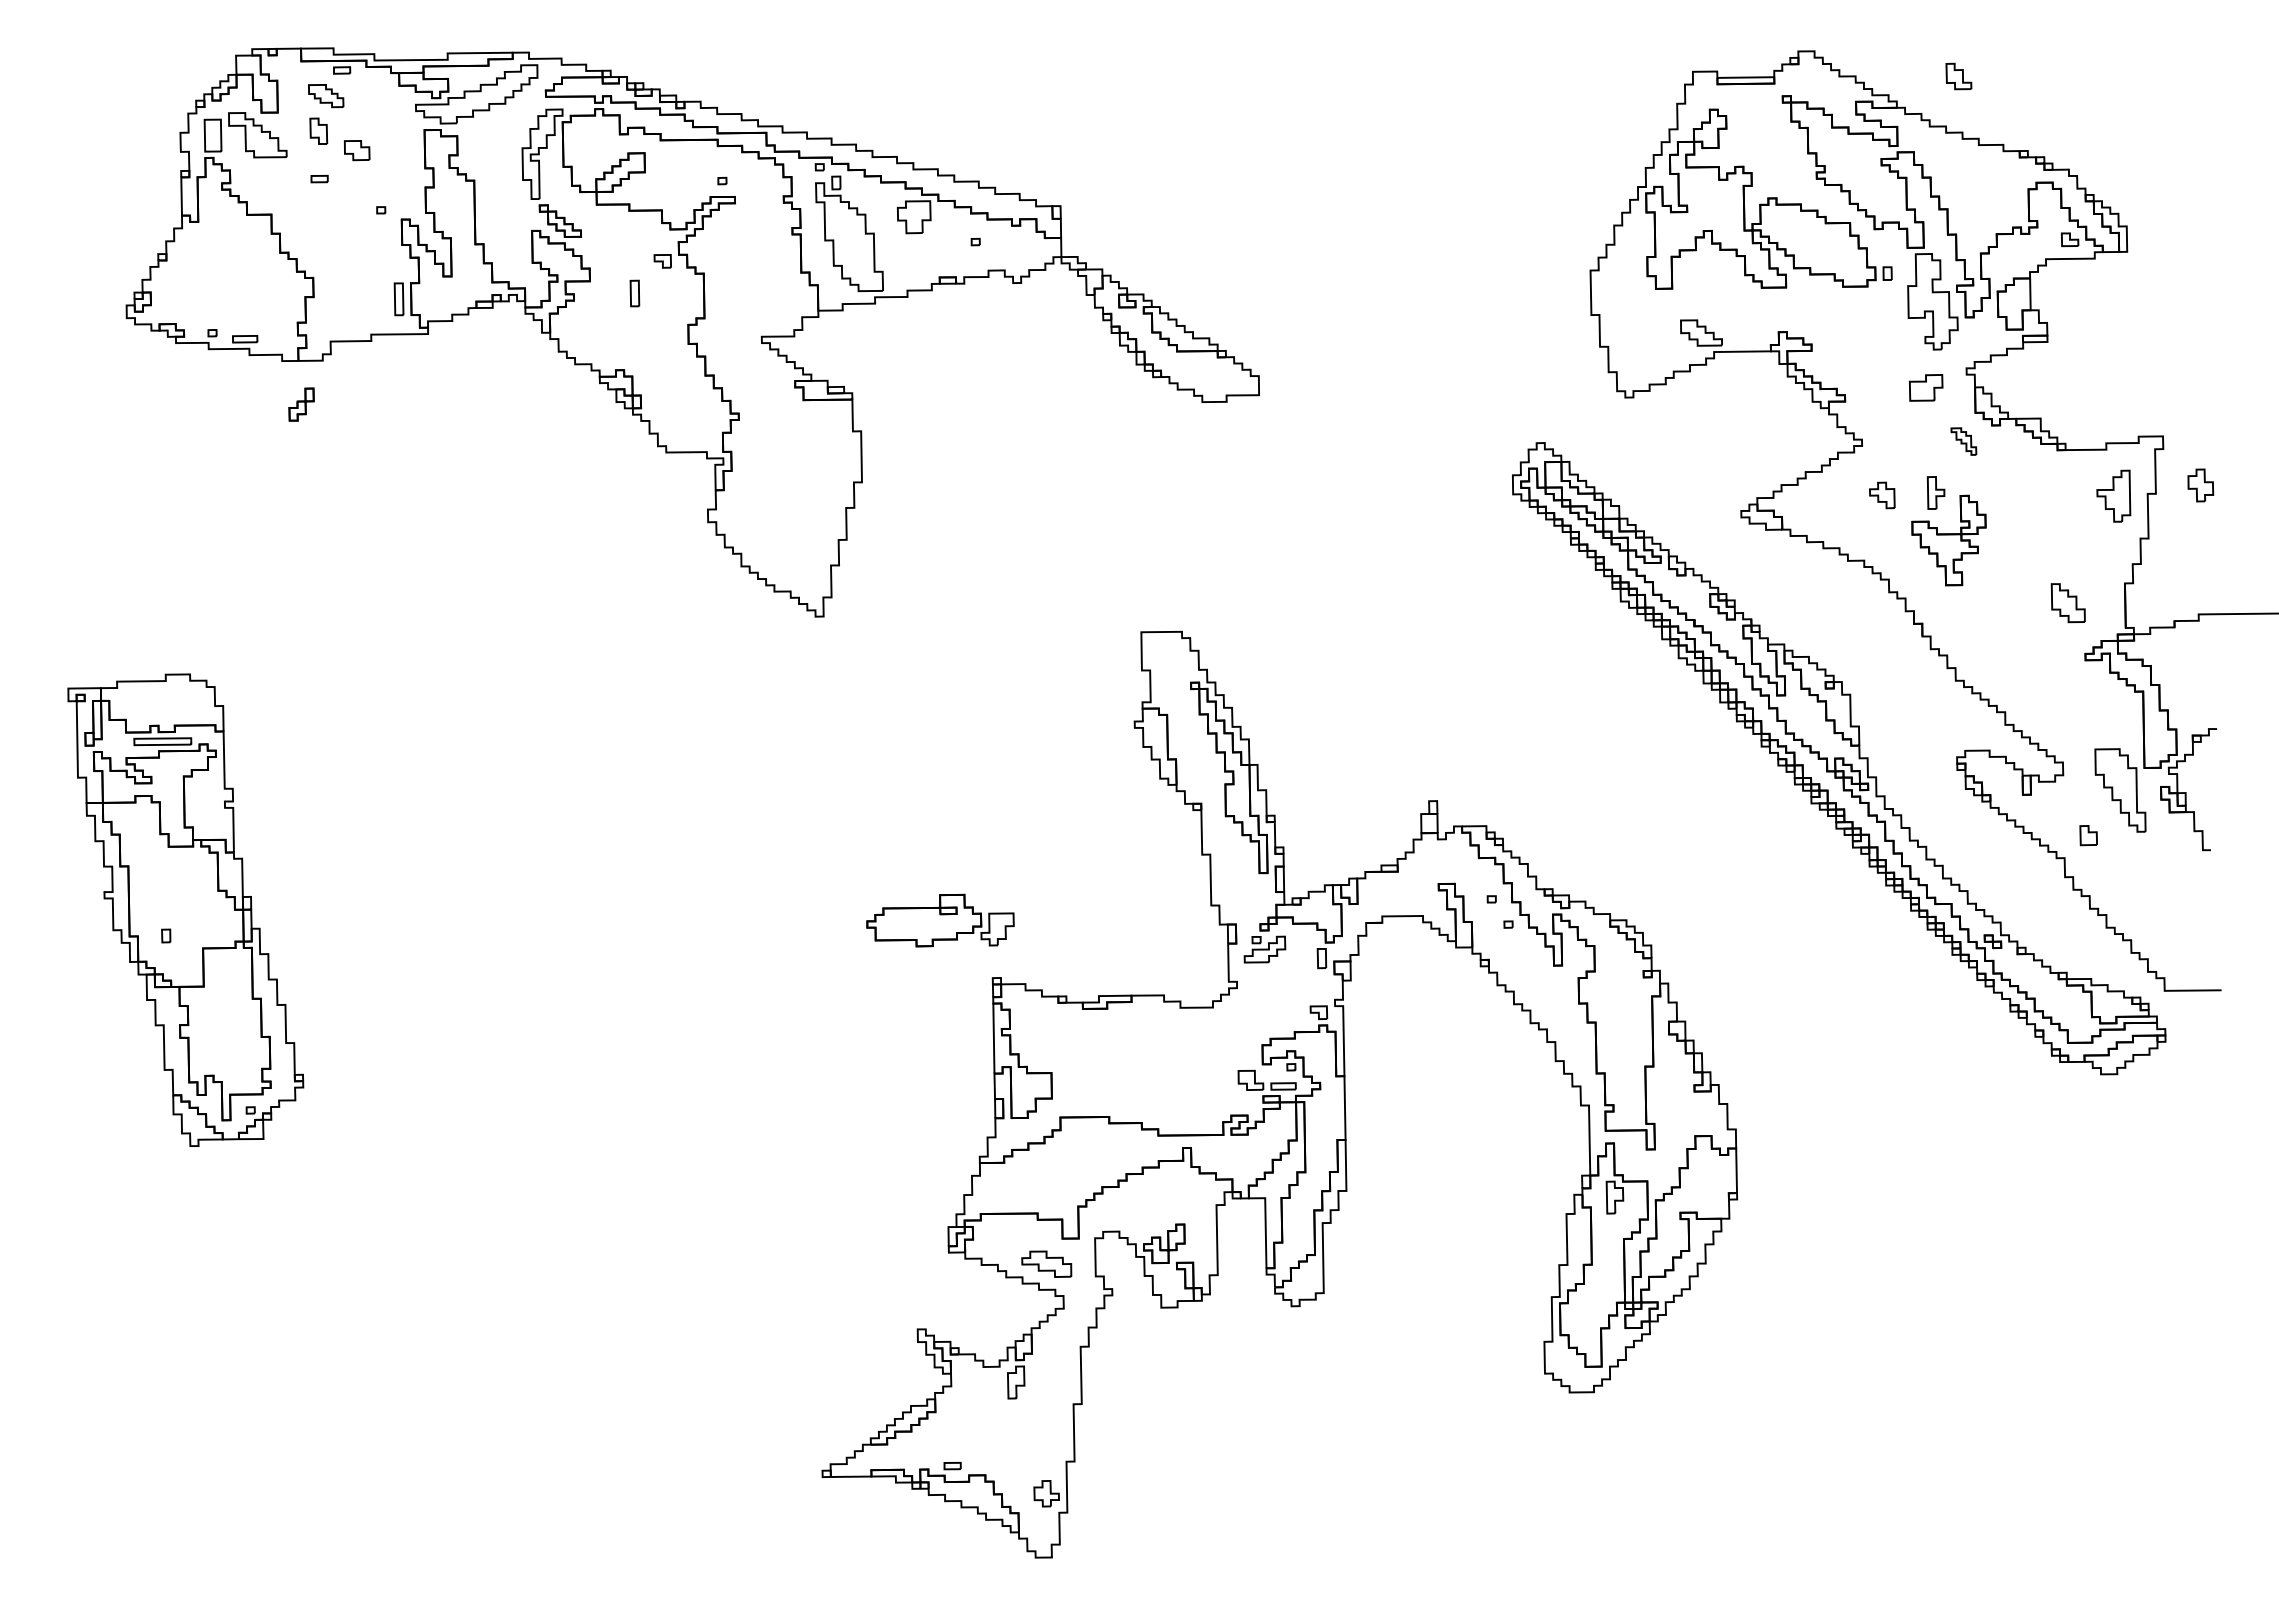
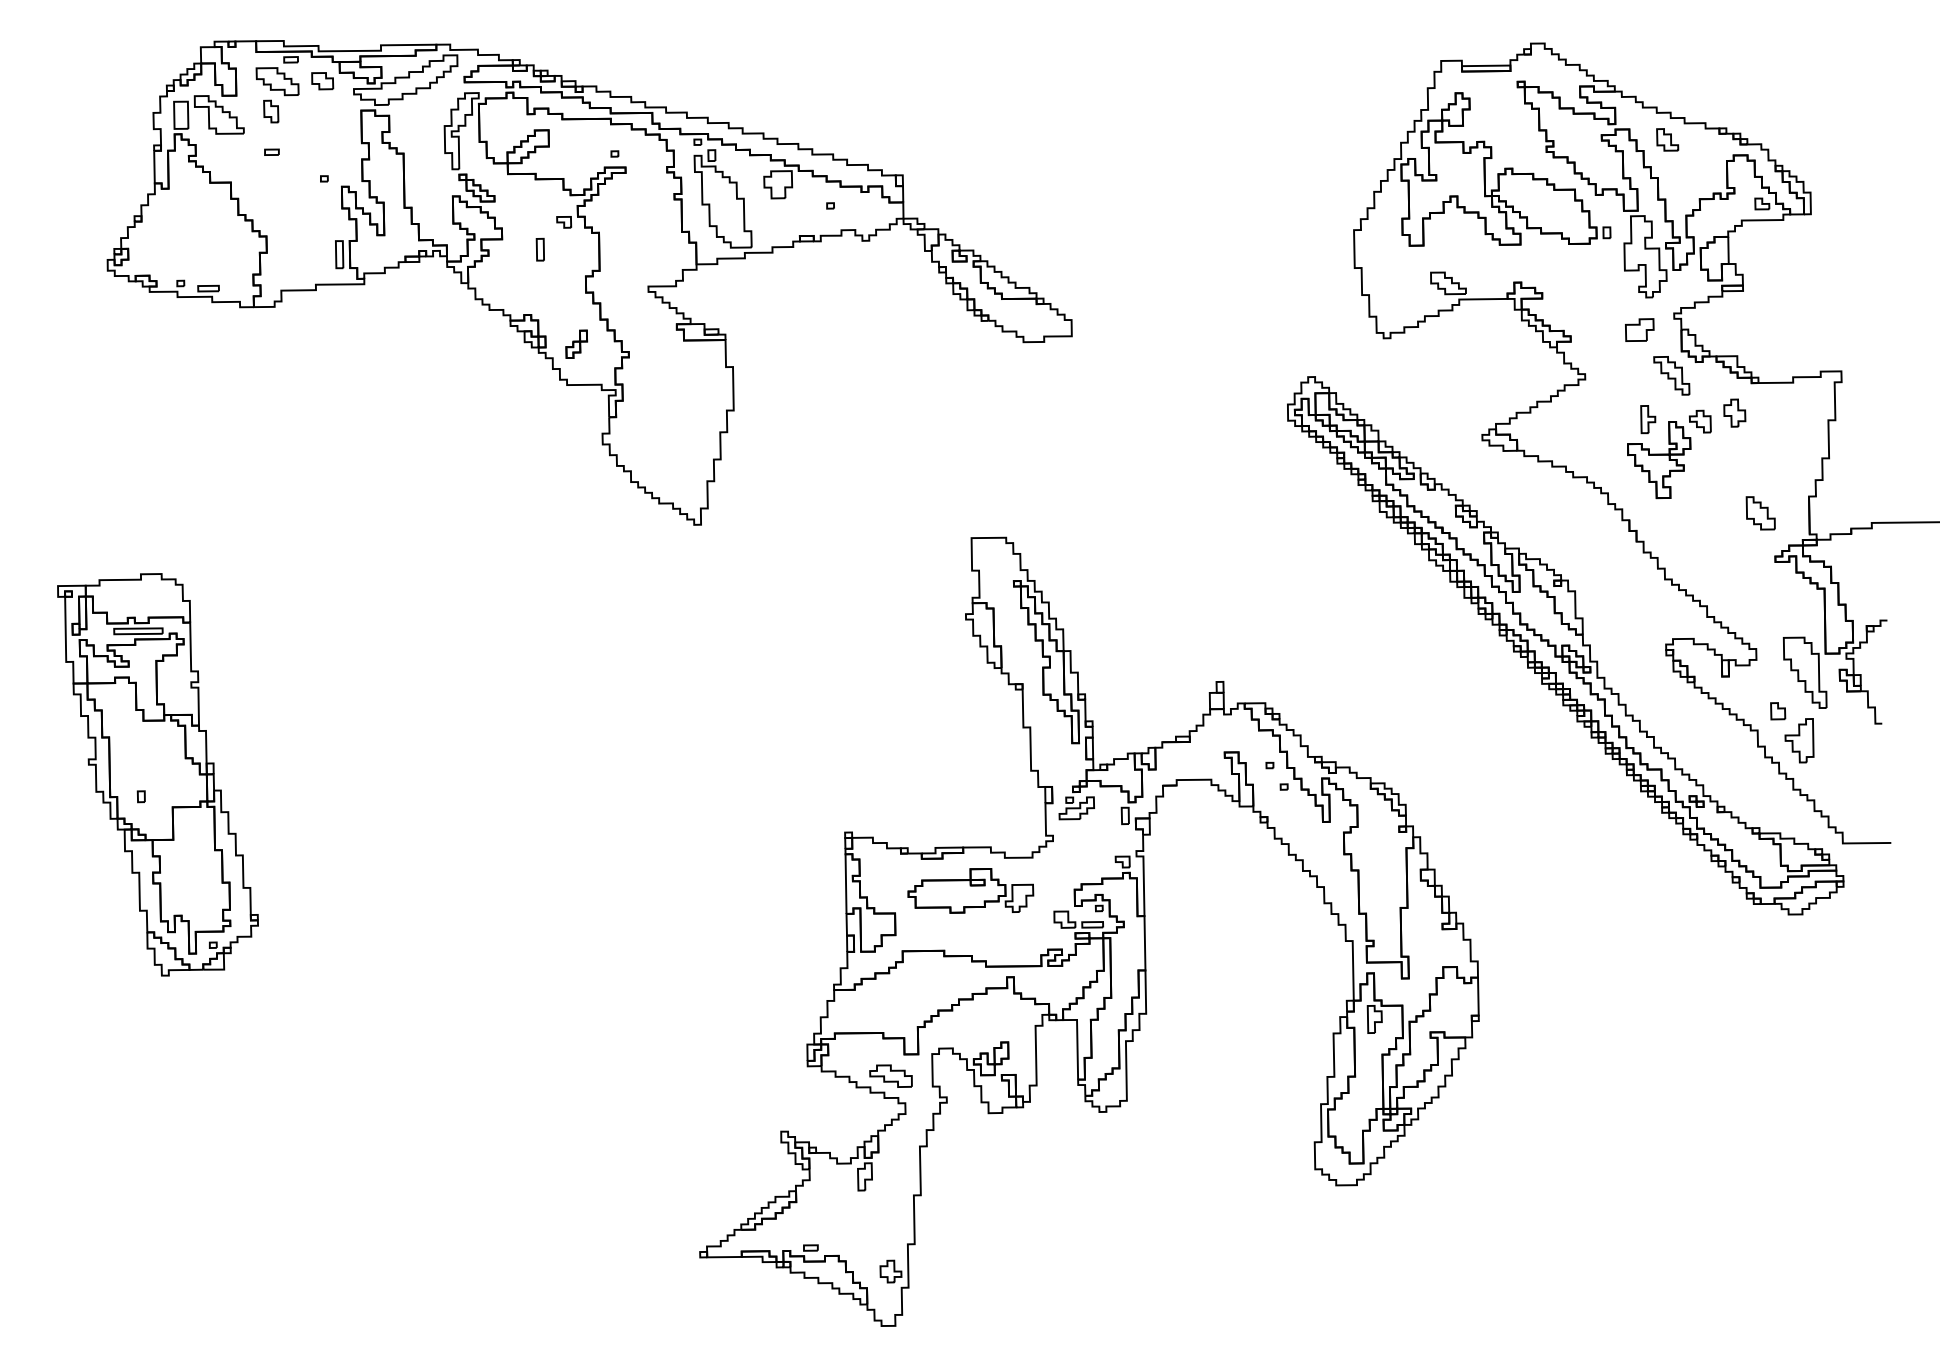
part: (1958, 76) -> (1667, 139), moved
part: (325, 95) -> (276, 81), size x1.43
part: (356, 150) -> (322, 81), moved
part: (301, 404) -> (576, 344), moved
part: (1963, 441) -> (1671, 375), size x1.67
part: (2200, 485) -> (1734, 413), moved
part: (1882, 495) -> (1700, 421), moved
part: (2113, 495) -> (1799, 740), moved
part: (940, 920) -> (970, 890), moved

